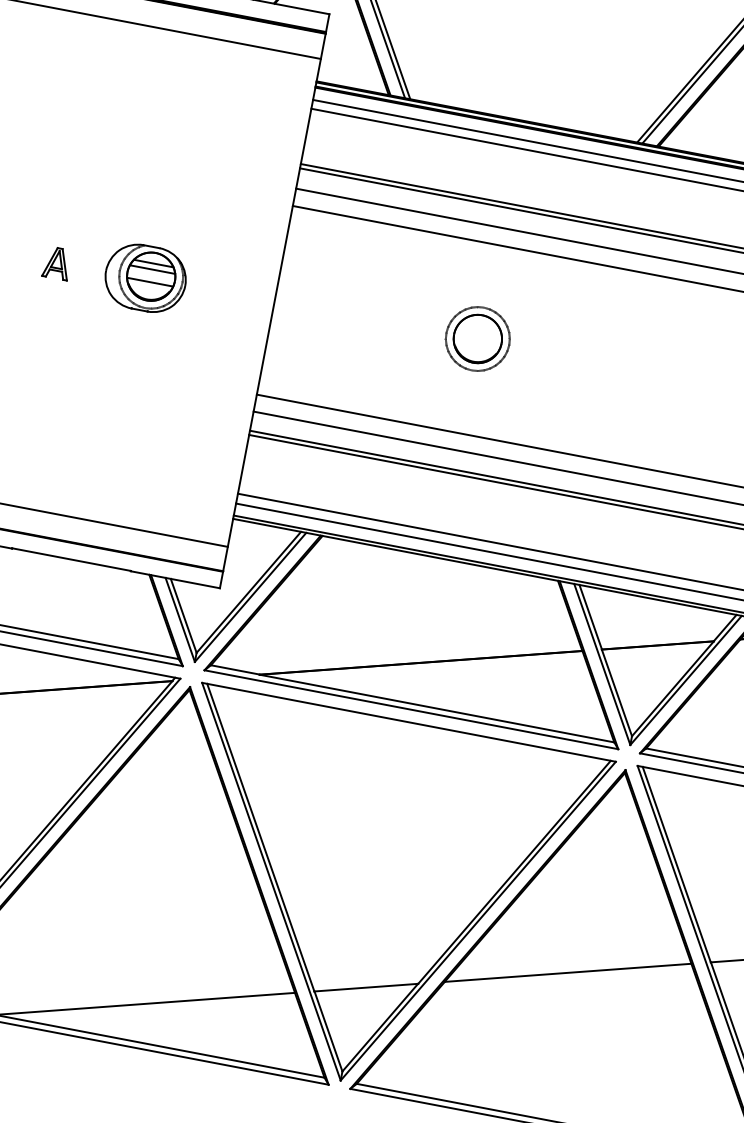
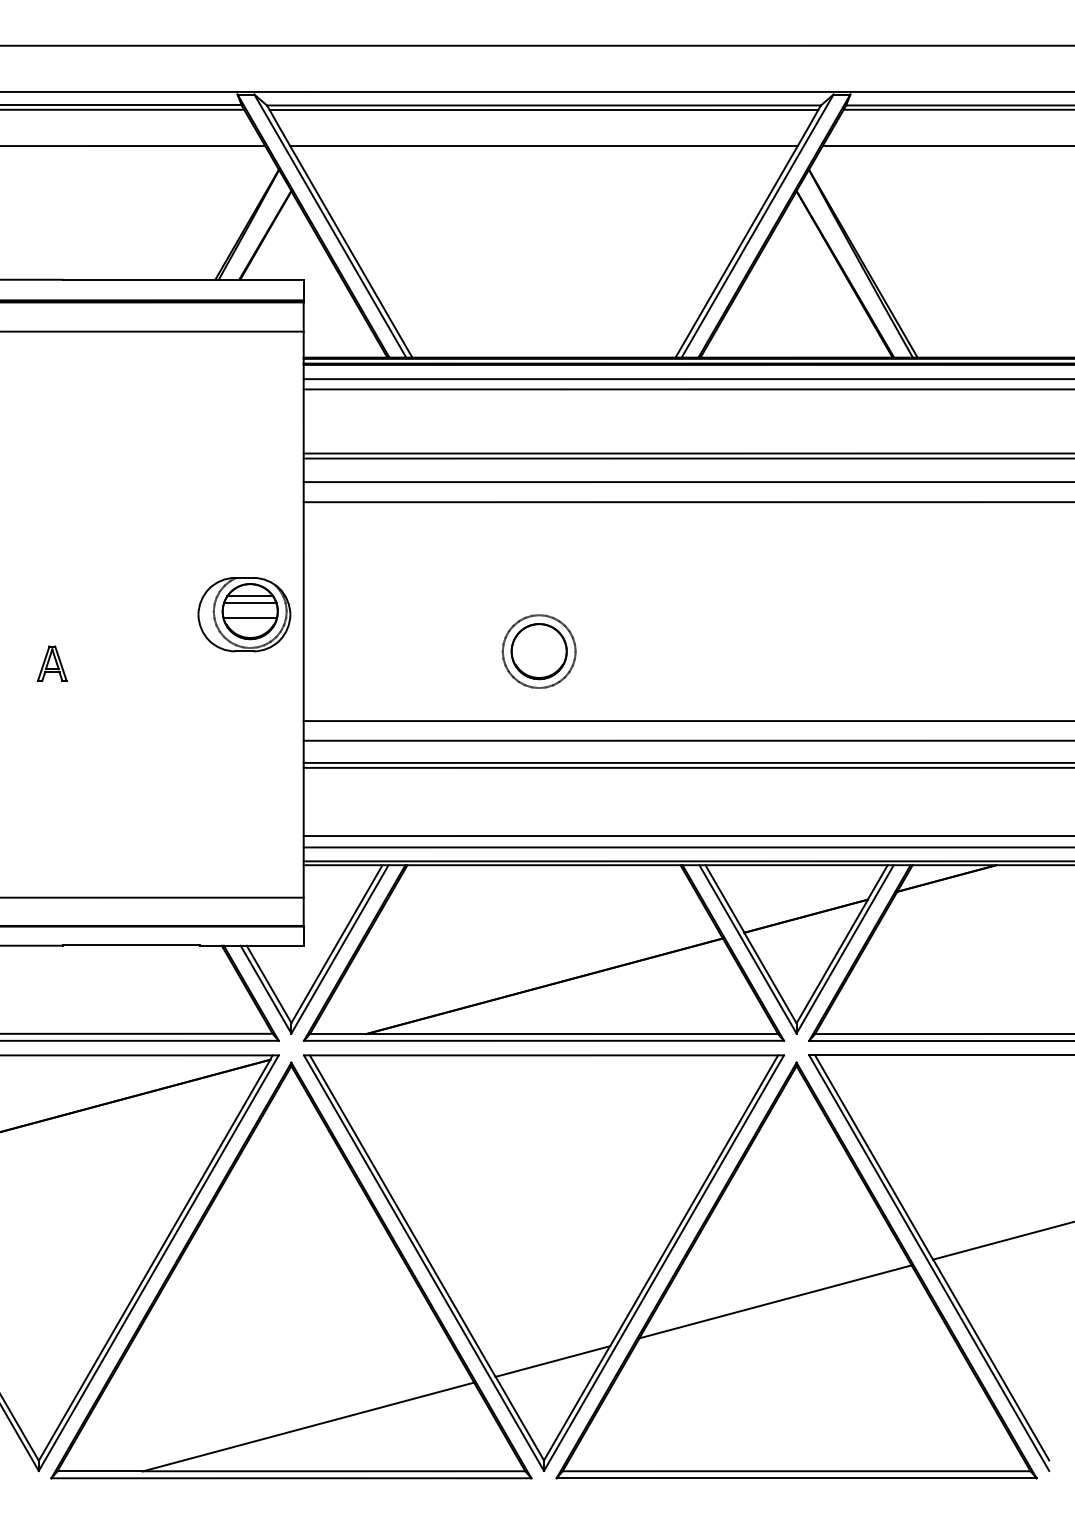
part: (57, 263) -> (52, 663), moved
part: (145, 278) -> (244, 614), moved
part: (477, 338) -> (538, 651), moved

